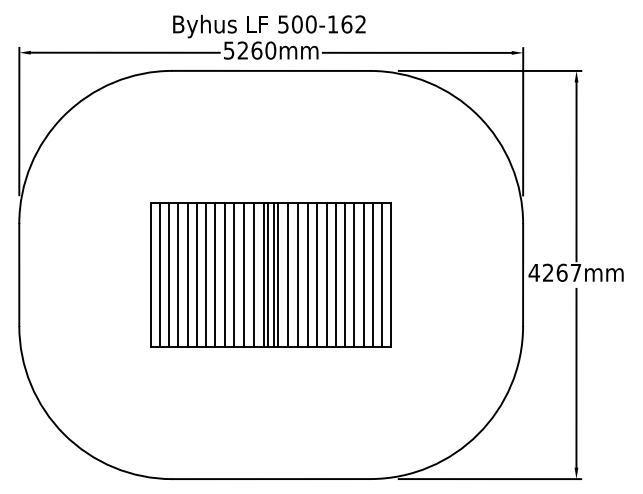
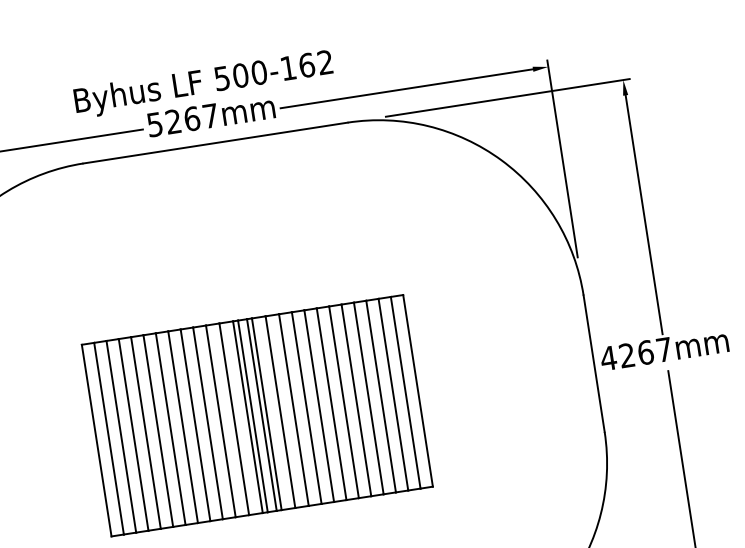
text: (270, 50) -> (210, 115), 5260mm -> 5267mm

